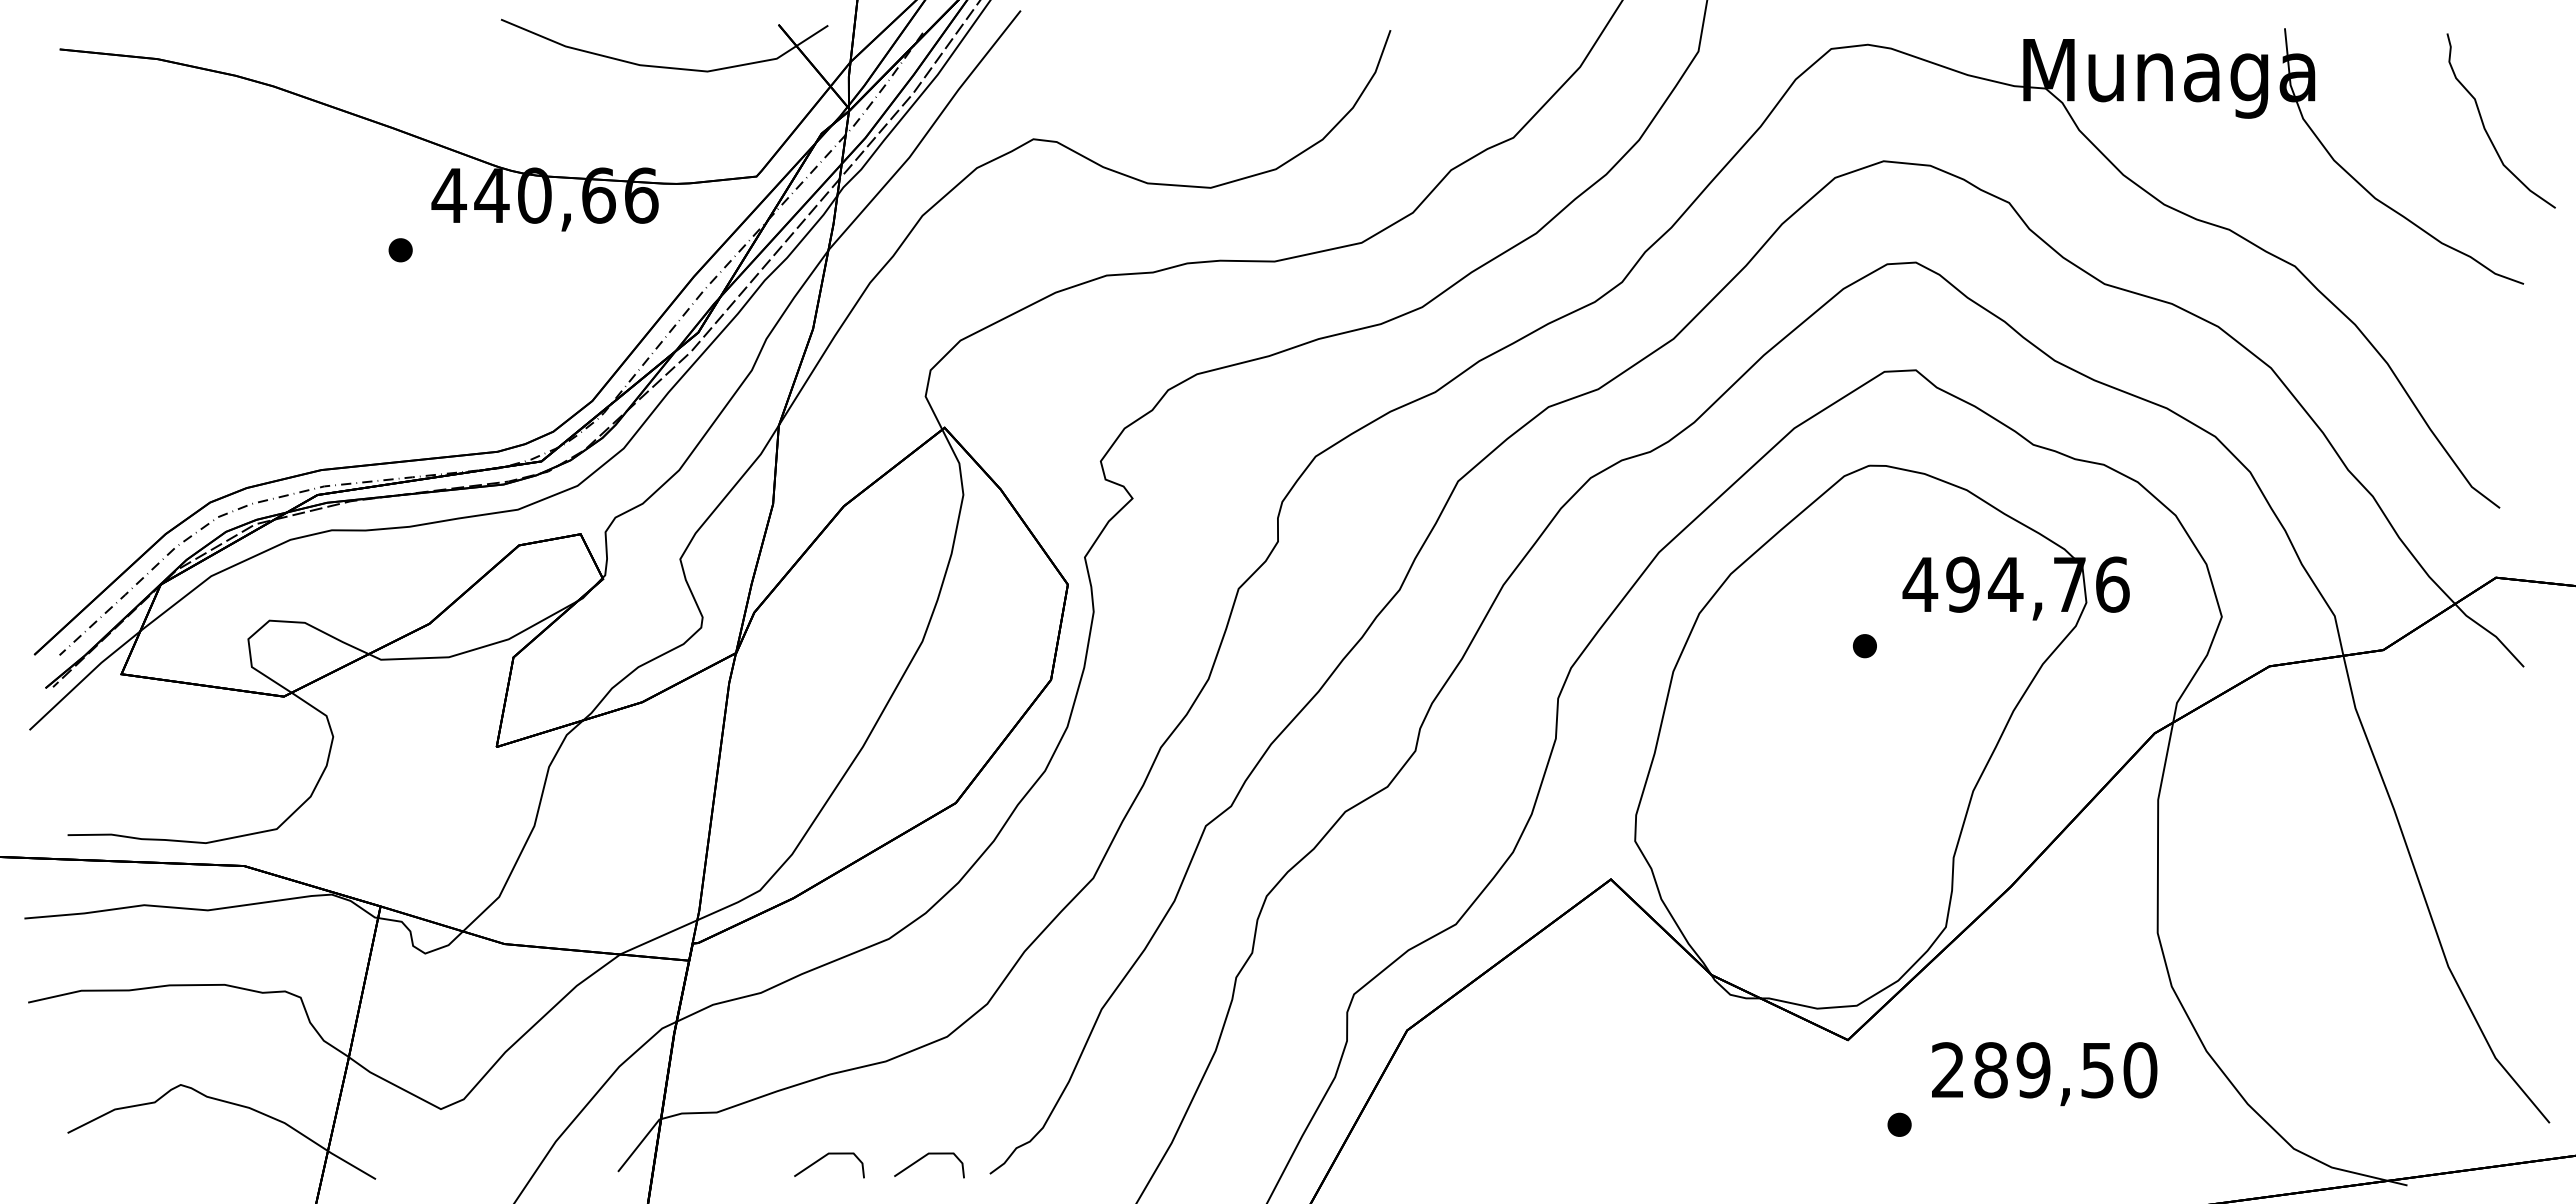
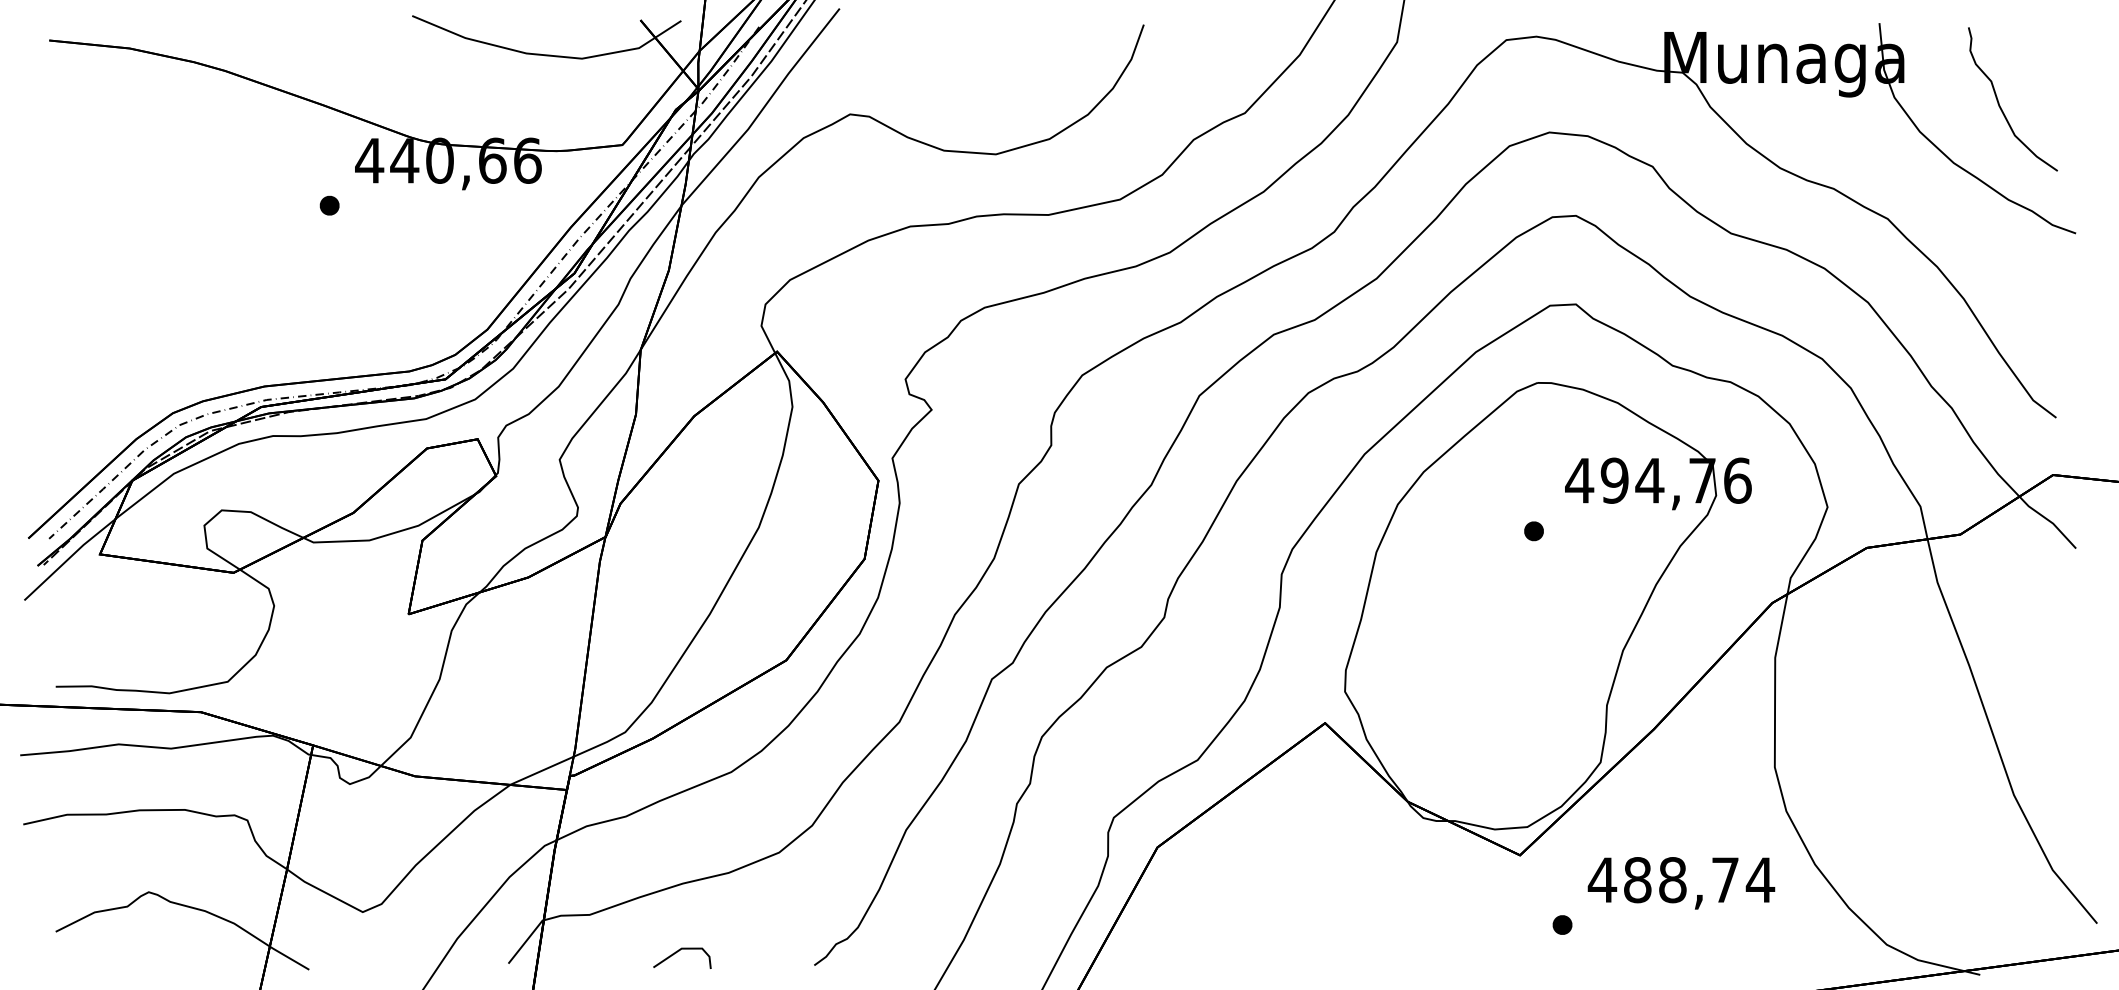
curve: (2484, 124) -> (1999, 102), moved
text: (2044, 1070) -> (1681, 880), 289,50 -> 488,74
line: (923, 1158) -> (759, 952), removed

